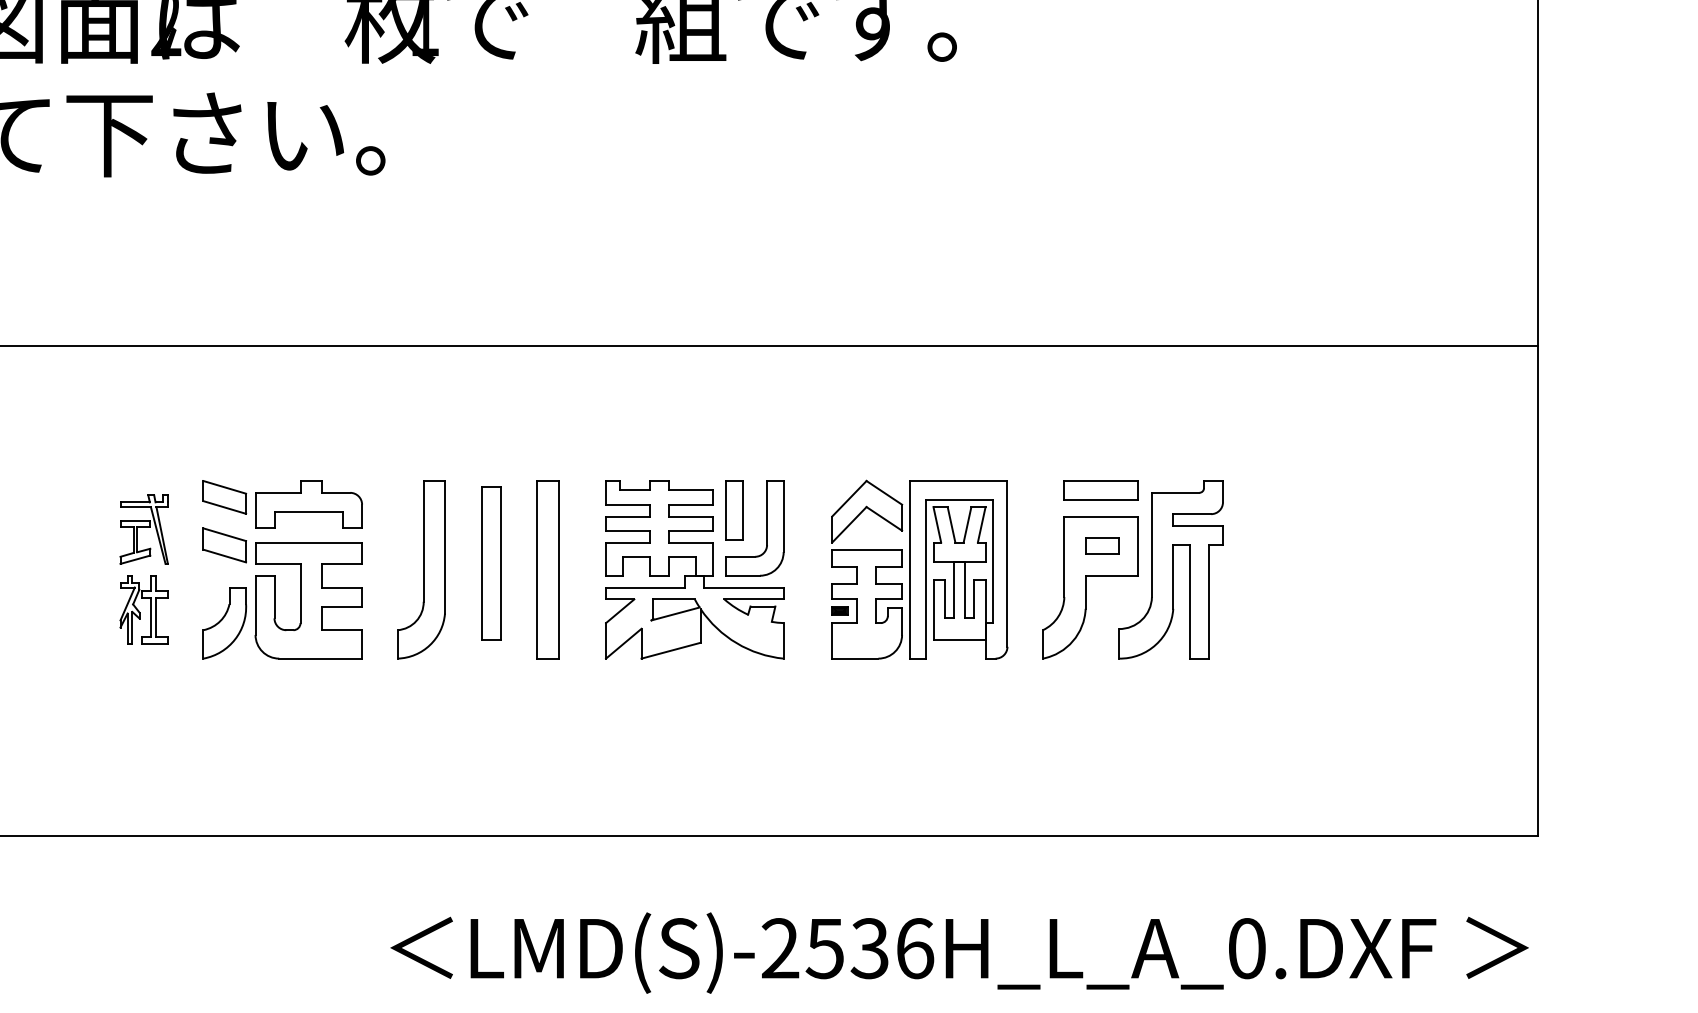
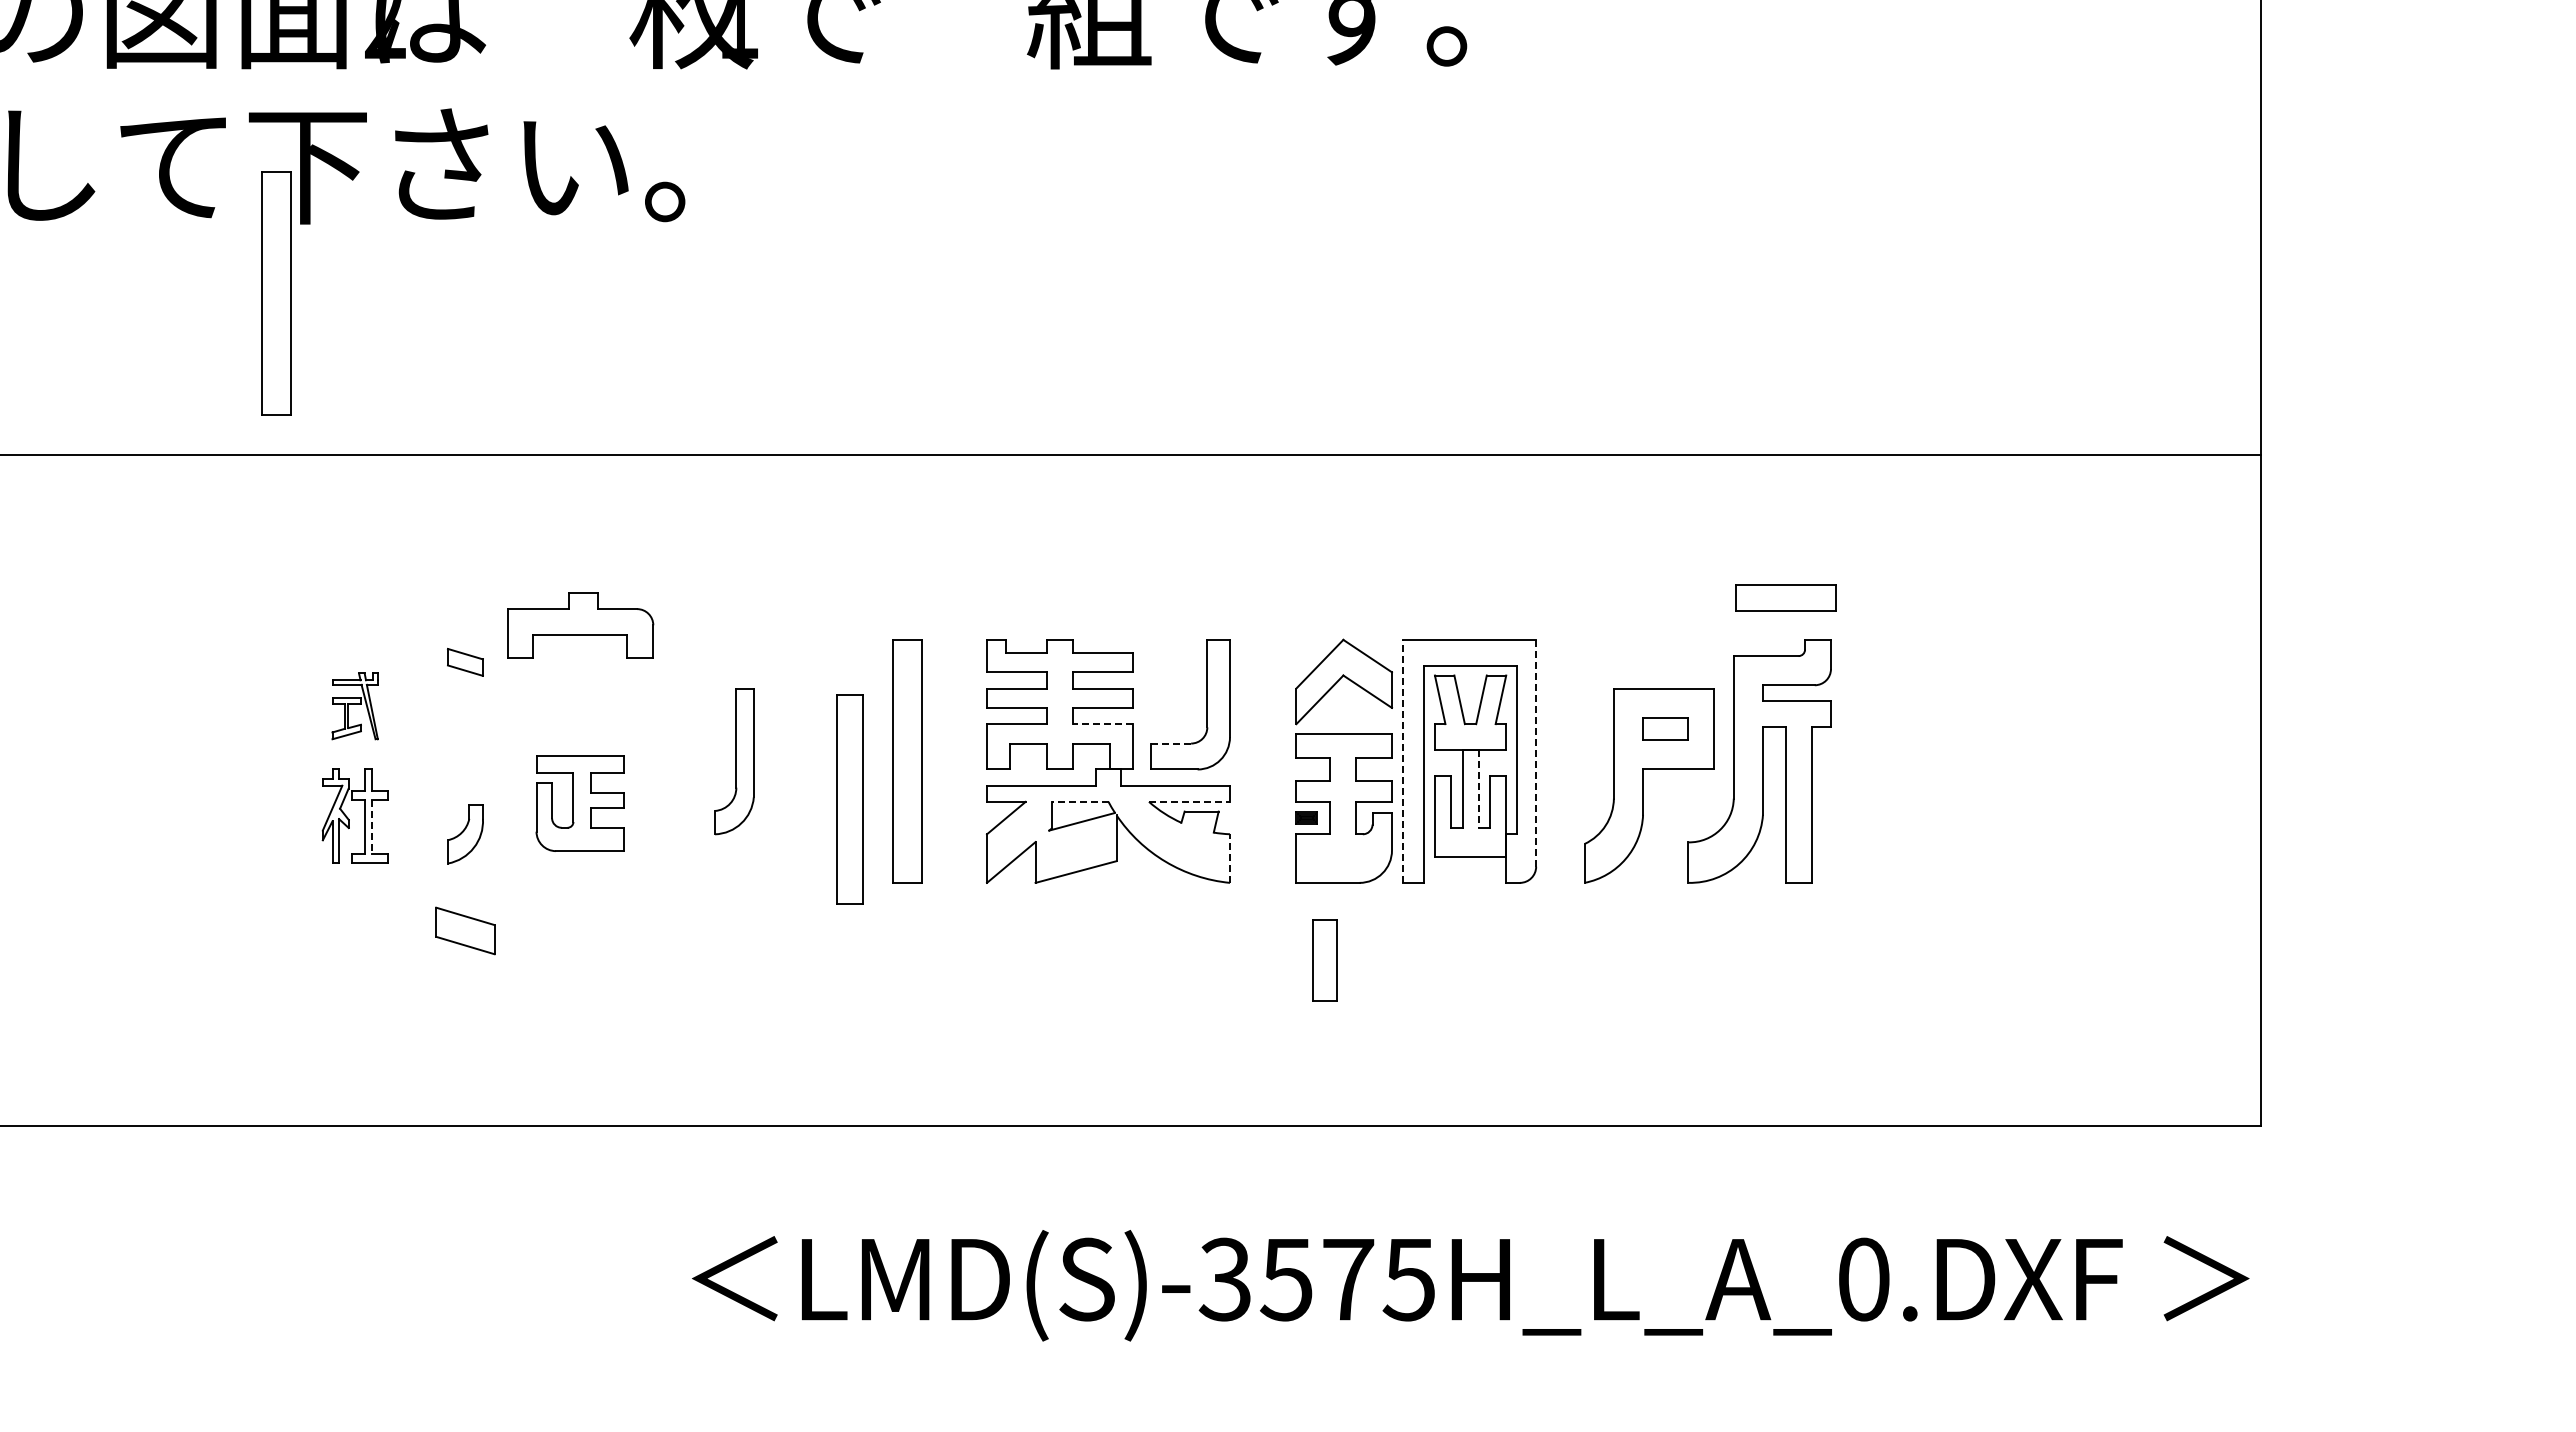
part: (86, 227) -> (276, 293), added
part: (1100, 490) -> (1785, 597), moved
part: (224, 497) -> (465, 662), size x0.6
part: (308, 504) -> (580, 625), moved
part: (734, 510) -> (1324, 960), moved
part: (143, 529) -> (354, 706), size x0.7
line: (690, 542) -> (1102, 724), solid -> dashed
part: (224, 545) -> (465, 930), moved
line: (740, 556) -> (1171, 743), solid -> dashed
part: (490, 563) -> (849, 799), moved
line: (1007, 564) -> (1536, 753), solid -> dashed
part: (421, 569) -> (734, 761), size x0.6
line: (910, 569) -> (1403, 760), solid -> dashed
line: (965, 589) -> (1478, 788), solid -> dashed
line: (673, 599) -> (1079, 801), solid -> dashed
line: (754, 599) -> (1190, 801), solid -> dashed
part: (308, 600) -> (579, 803), size x0.6
line: (156, 618) -> (371, 827), solid -> dashed
part: (224, 623) -> (465, 834), size x0.6
line: (784, 640) -> (1230, 858), solid -> dashed
text: (846, 948) -> (1316, 1279), LMD(S)-2536H_L_A_0.DXF -> LMD(S)-3575H_L_A_0.DXF

